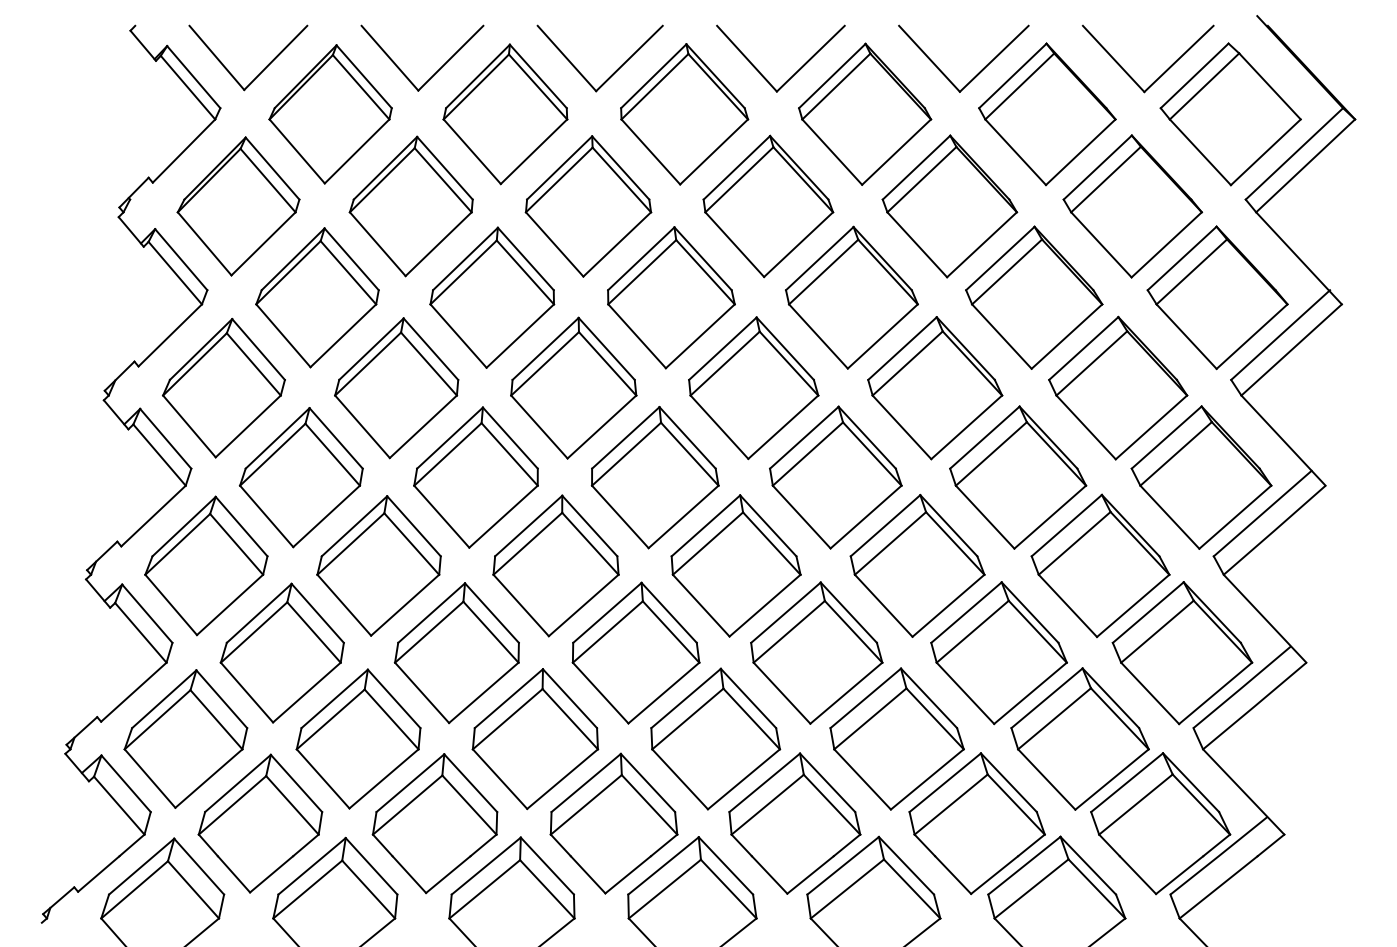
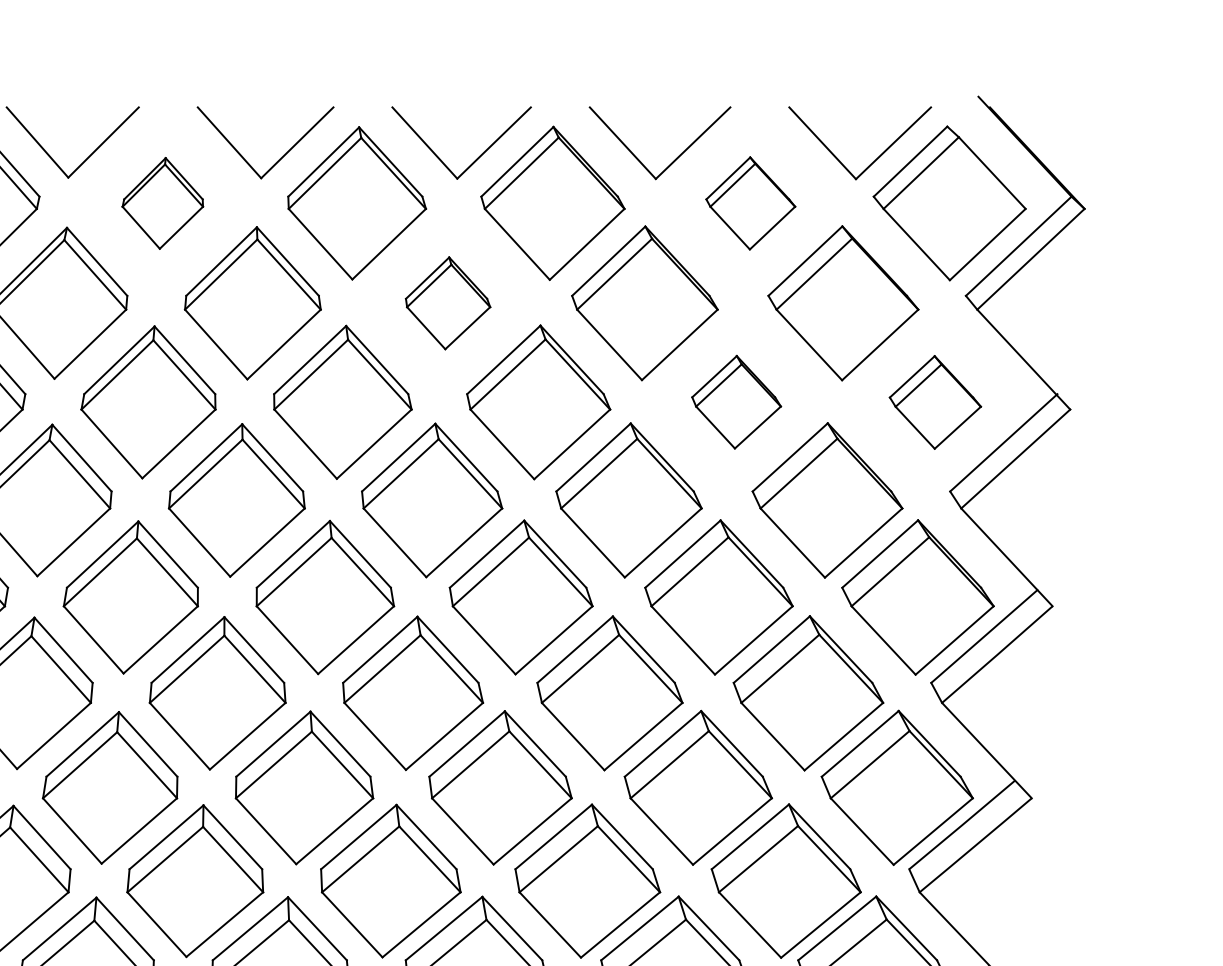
part: (505, 114) -> (162, 203), size x0.6
part: (1047, 114) -> (750, 203), size x0.6
part: (768, 206) -> (448, 303), size x0.6
part: (1034, 297) -> (736, 402), size x0.6
part: (1217, 297) -> (935, 402), size x0.6

